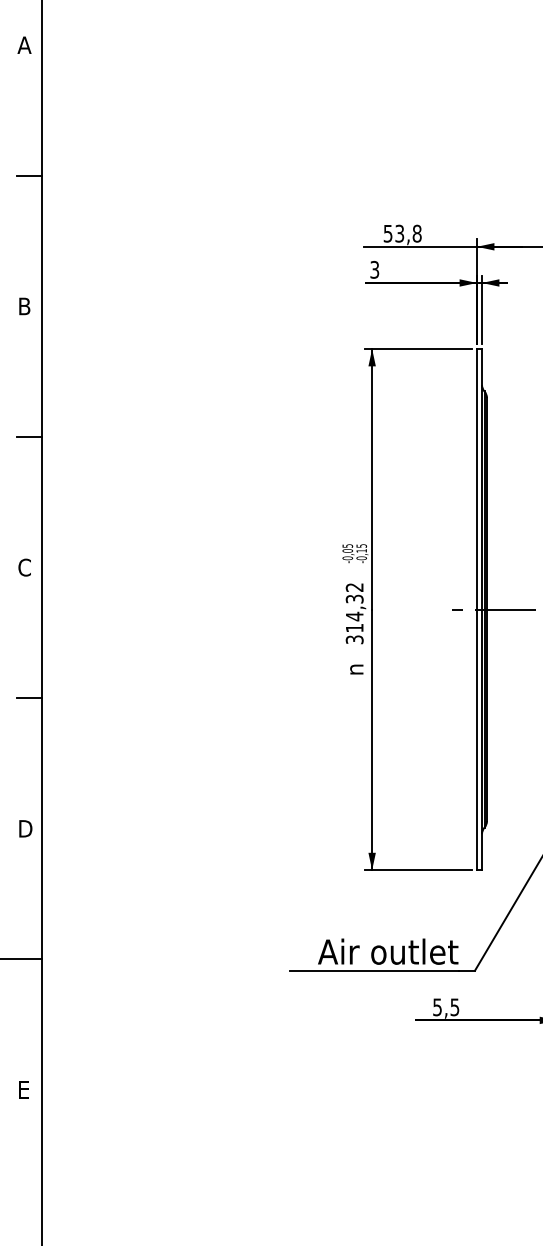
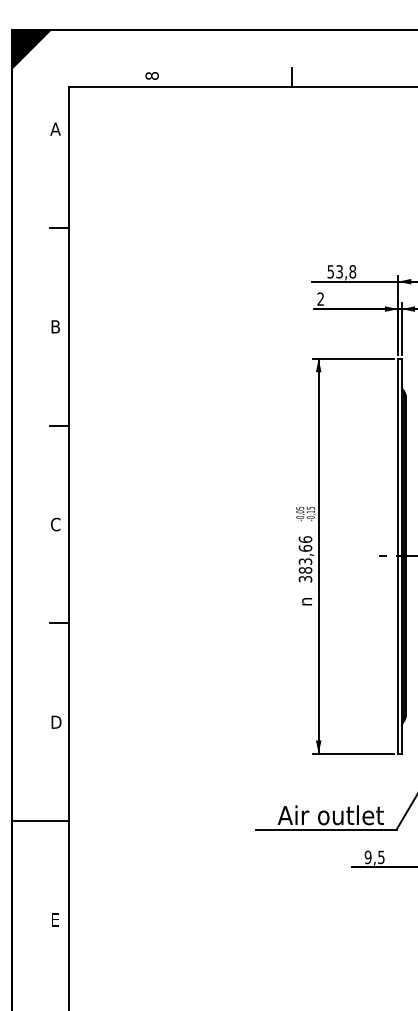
text: (374, 270) -> (320, 299), 3 -> 2
text: (354, 607) -> (305, 554), 314,32 -> 383,66
text: (436, 1006) -> (367, 856), 5,5 -> 9,5

